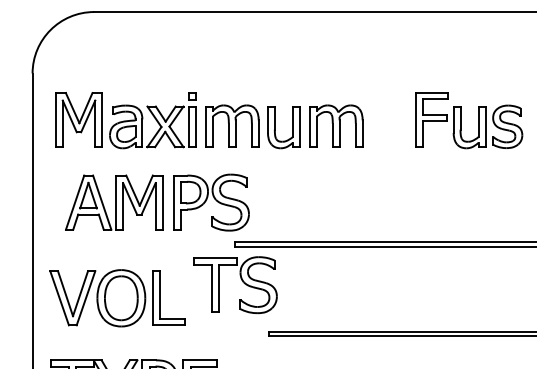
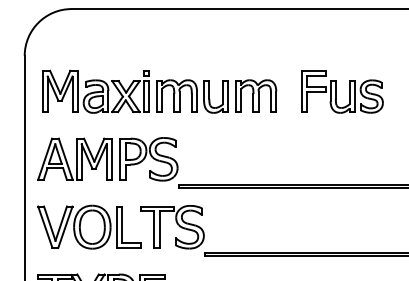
part: (469, 120) -> (342, 91), moved
part: (156, 202) -> (107, 159), moved
part: (235, 285) -> (172, 227), moved

